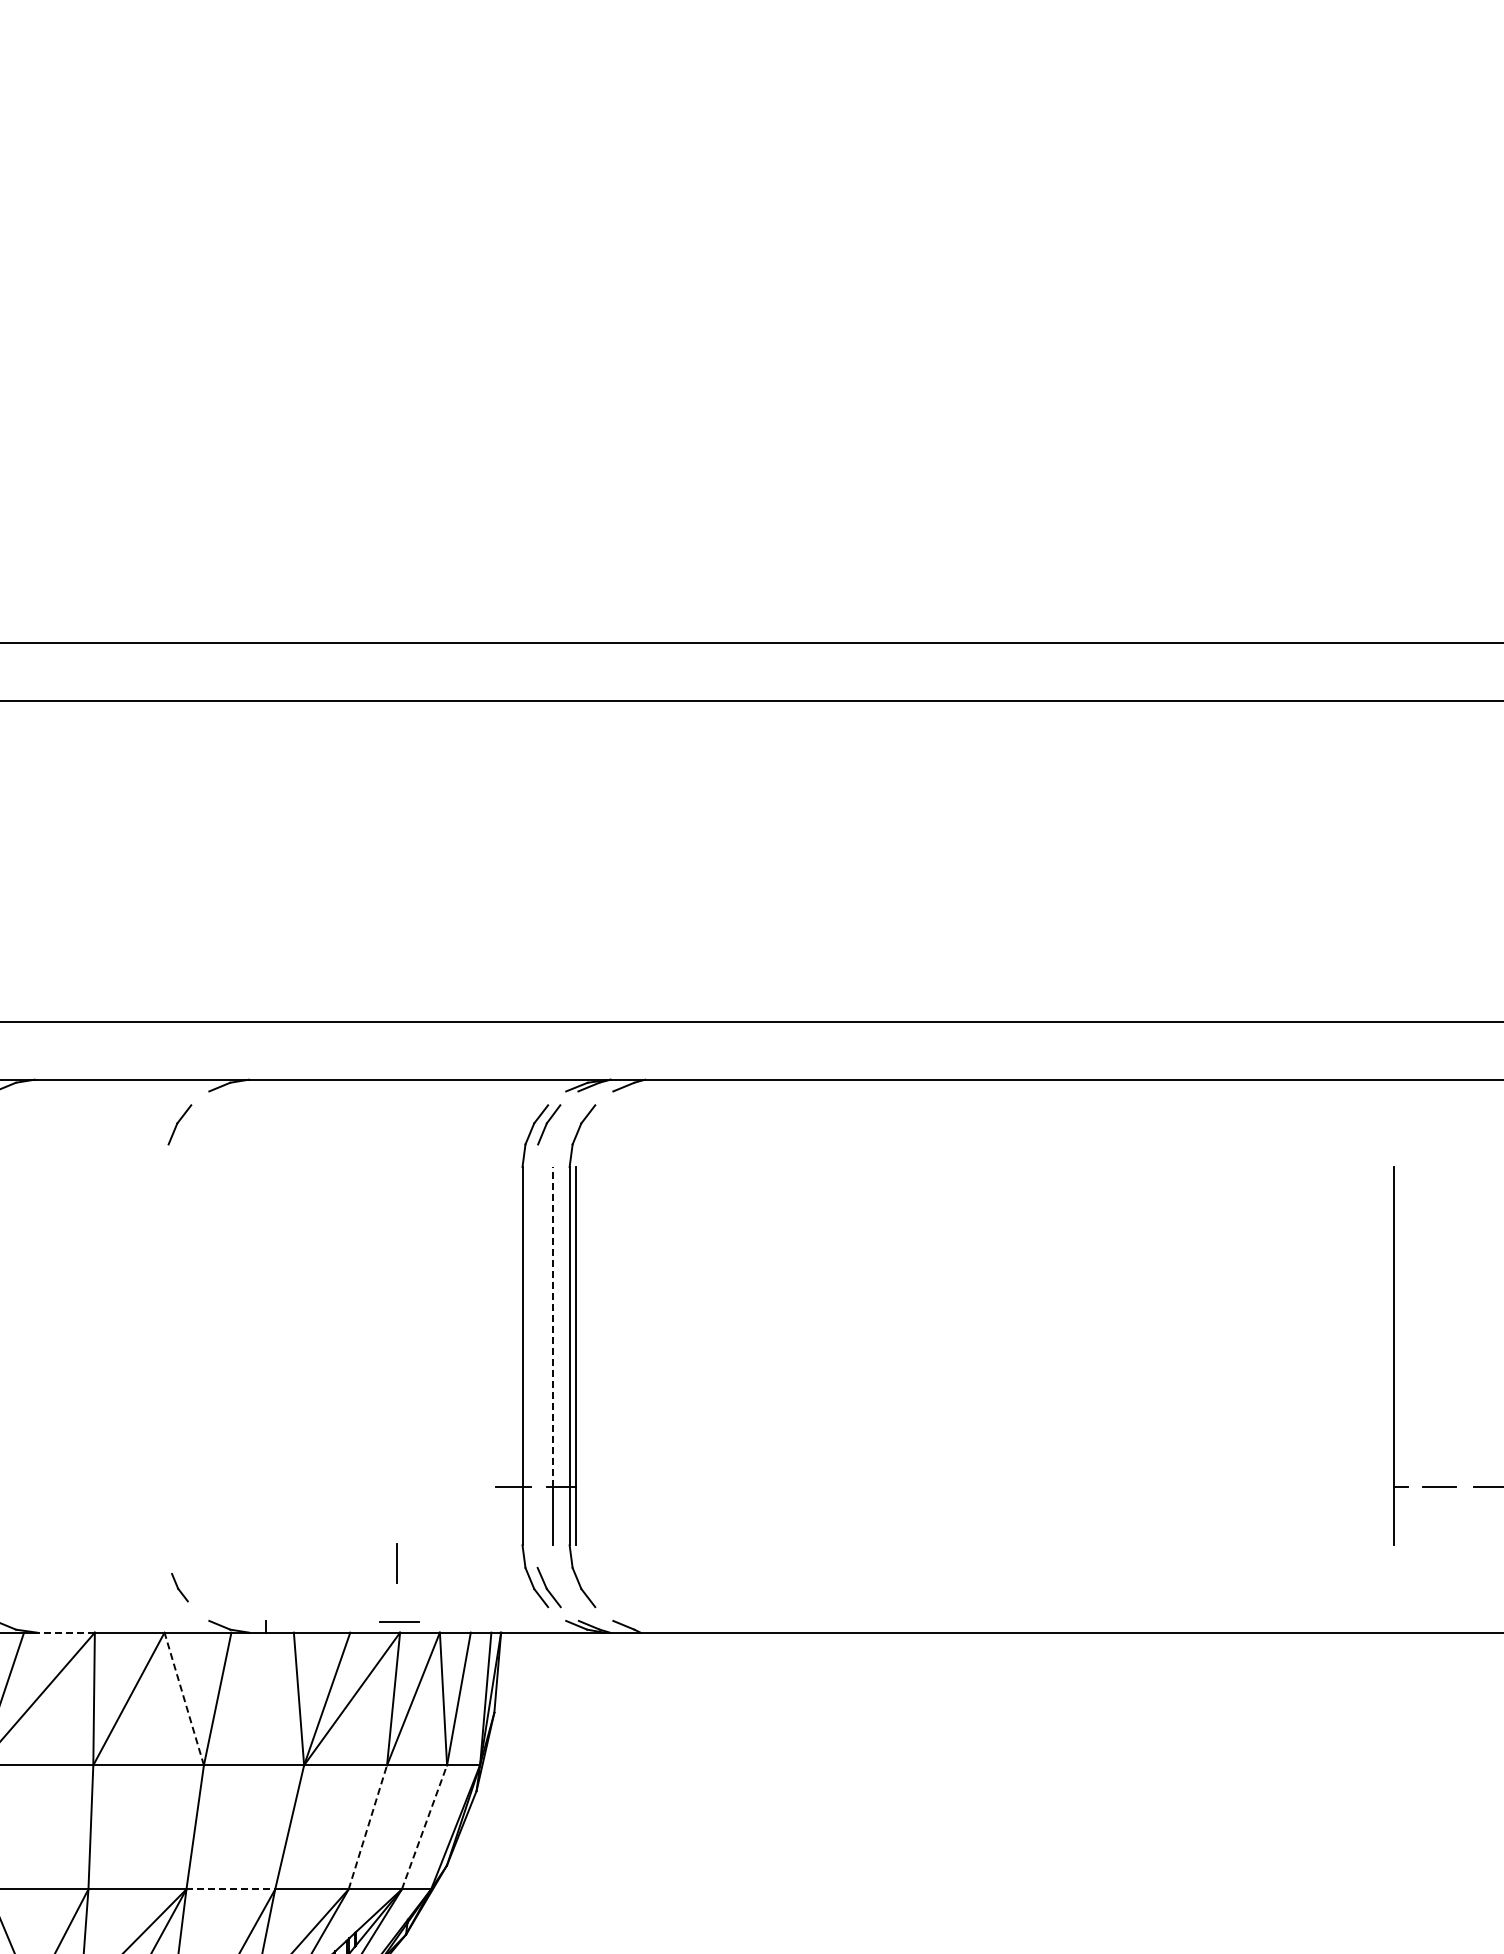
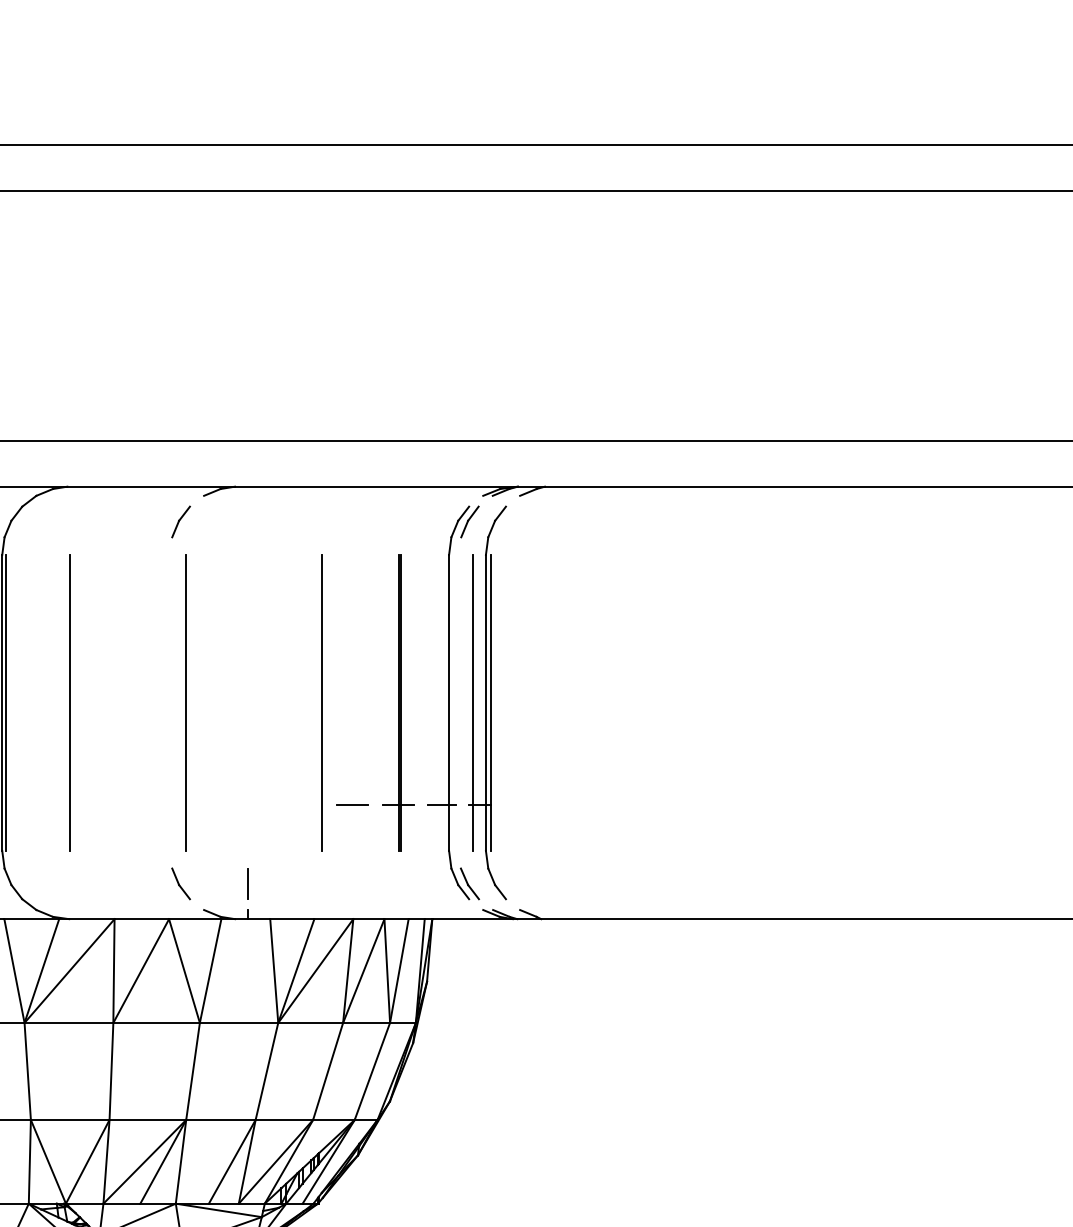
line: (553, 1326) -> (473, 679), dashed -> solid
part: (457, 1355) -> (398, 702), added
line: (37, 1356) -> (69, 703), added
line: (185, 1356) -> (185, 703), added
line: (360, 1356) -> (322, 703), added
line: (396, 1563) -> (248, 883), moved
part: (179, 1587) -> (180, 883), size x1.43
line: (399, 1621) -> (352, 804), moved
line: (65, 1632) -> (91, 919), dashed -> solid
line: (184, 1698) -> (184, 970), dashed -> solid
line: (367, 1827) -> (327, 1071), dashed -> solid
line: (424, 1827) -> (372, 1071), dashed -> solid
line: (231, 1889) -> (221, 1120), dashed -> solid

